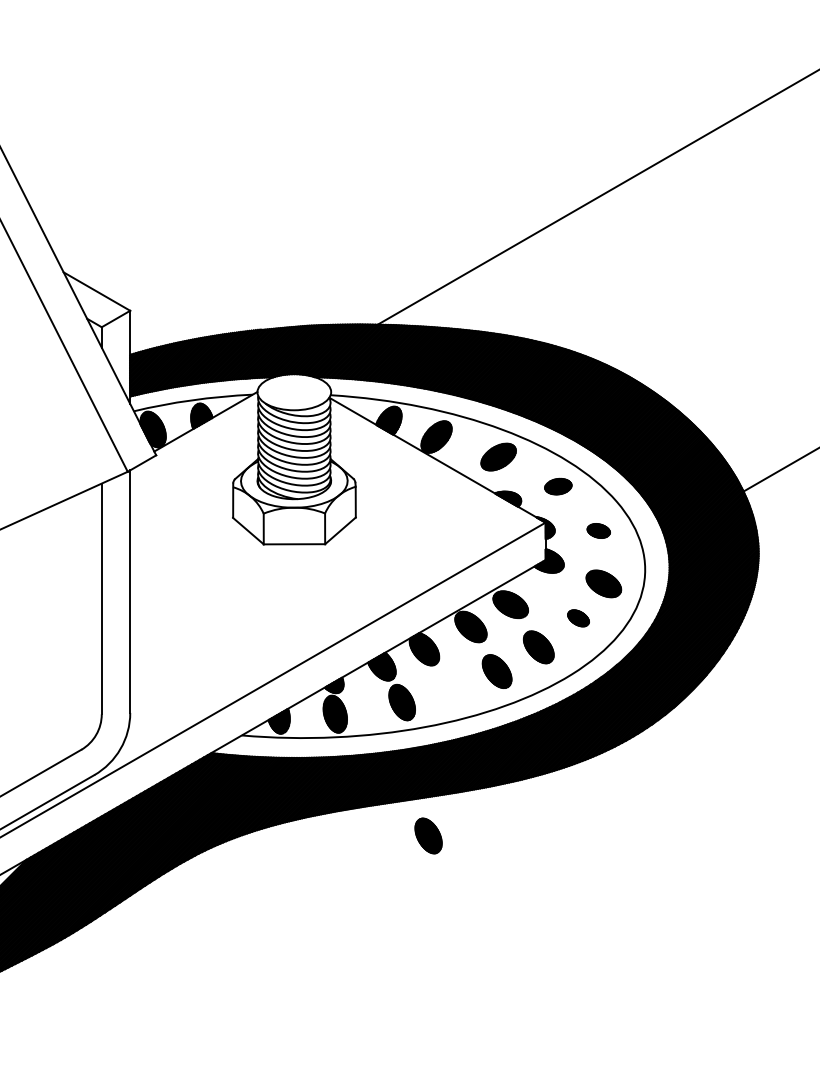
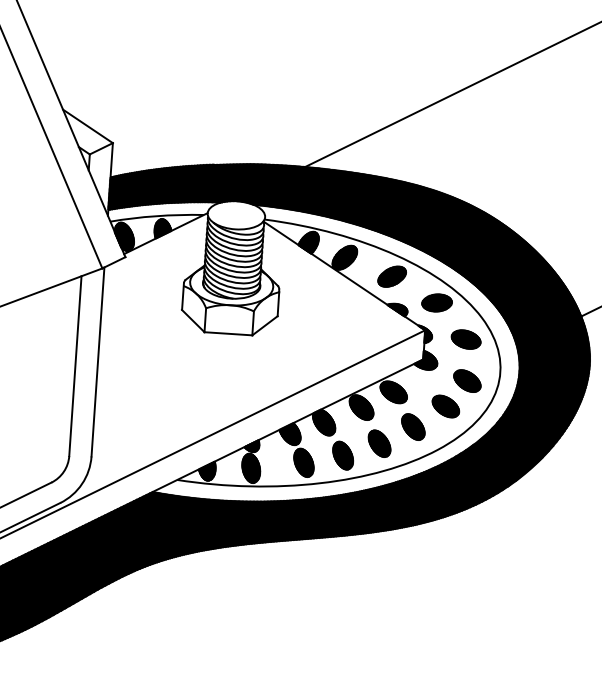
part: (558, 486) -> (437, 302), size x1.43
part: (598, 530) -> (466, 339), size x1.67
part: (578, 618) -> (445, 406), size x1.67
part: (428, 835) -> (343, 455), moved

